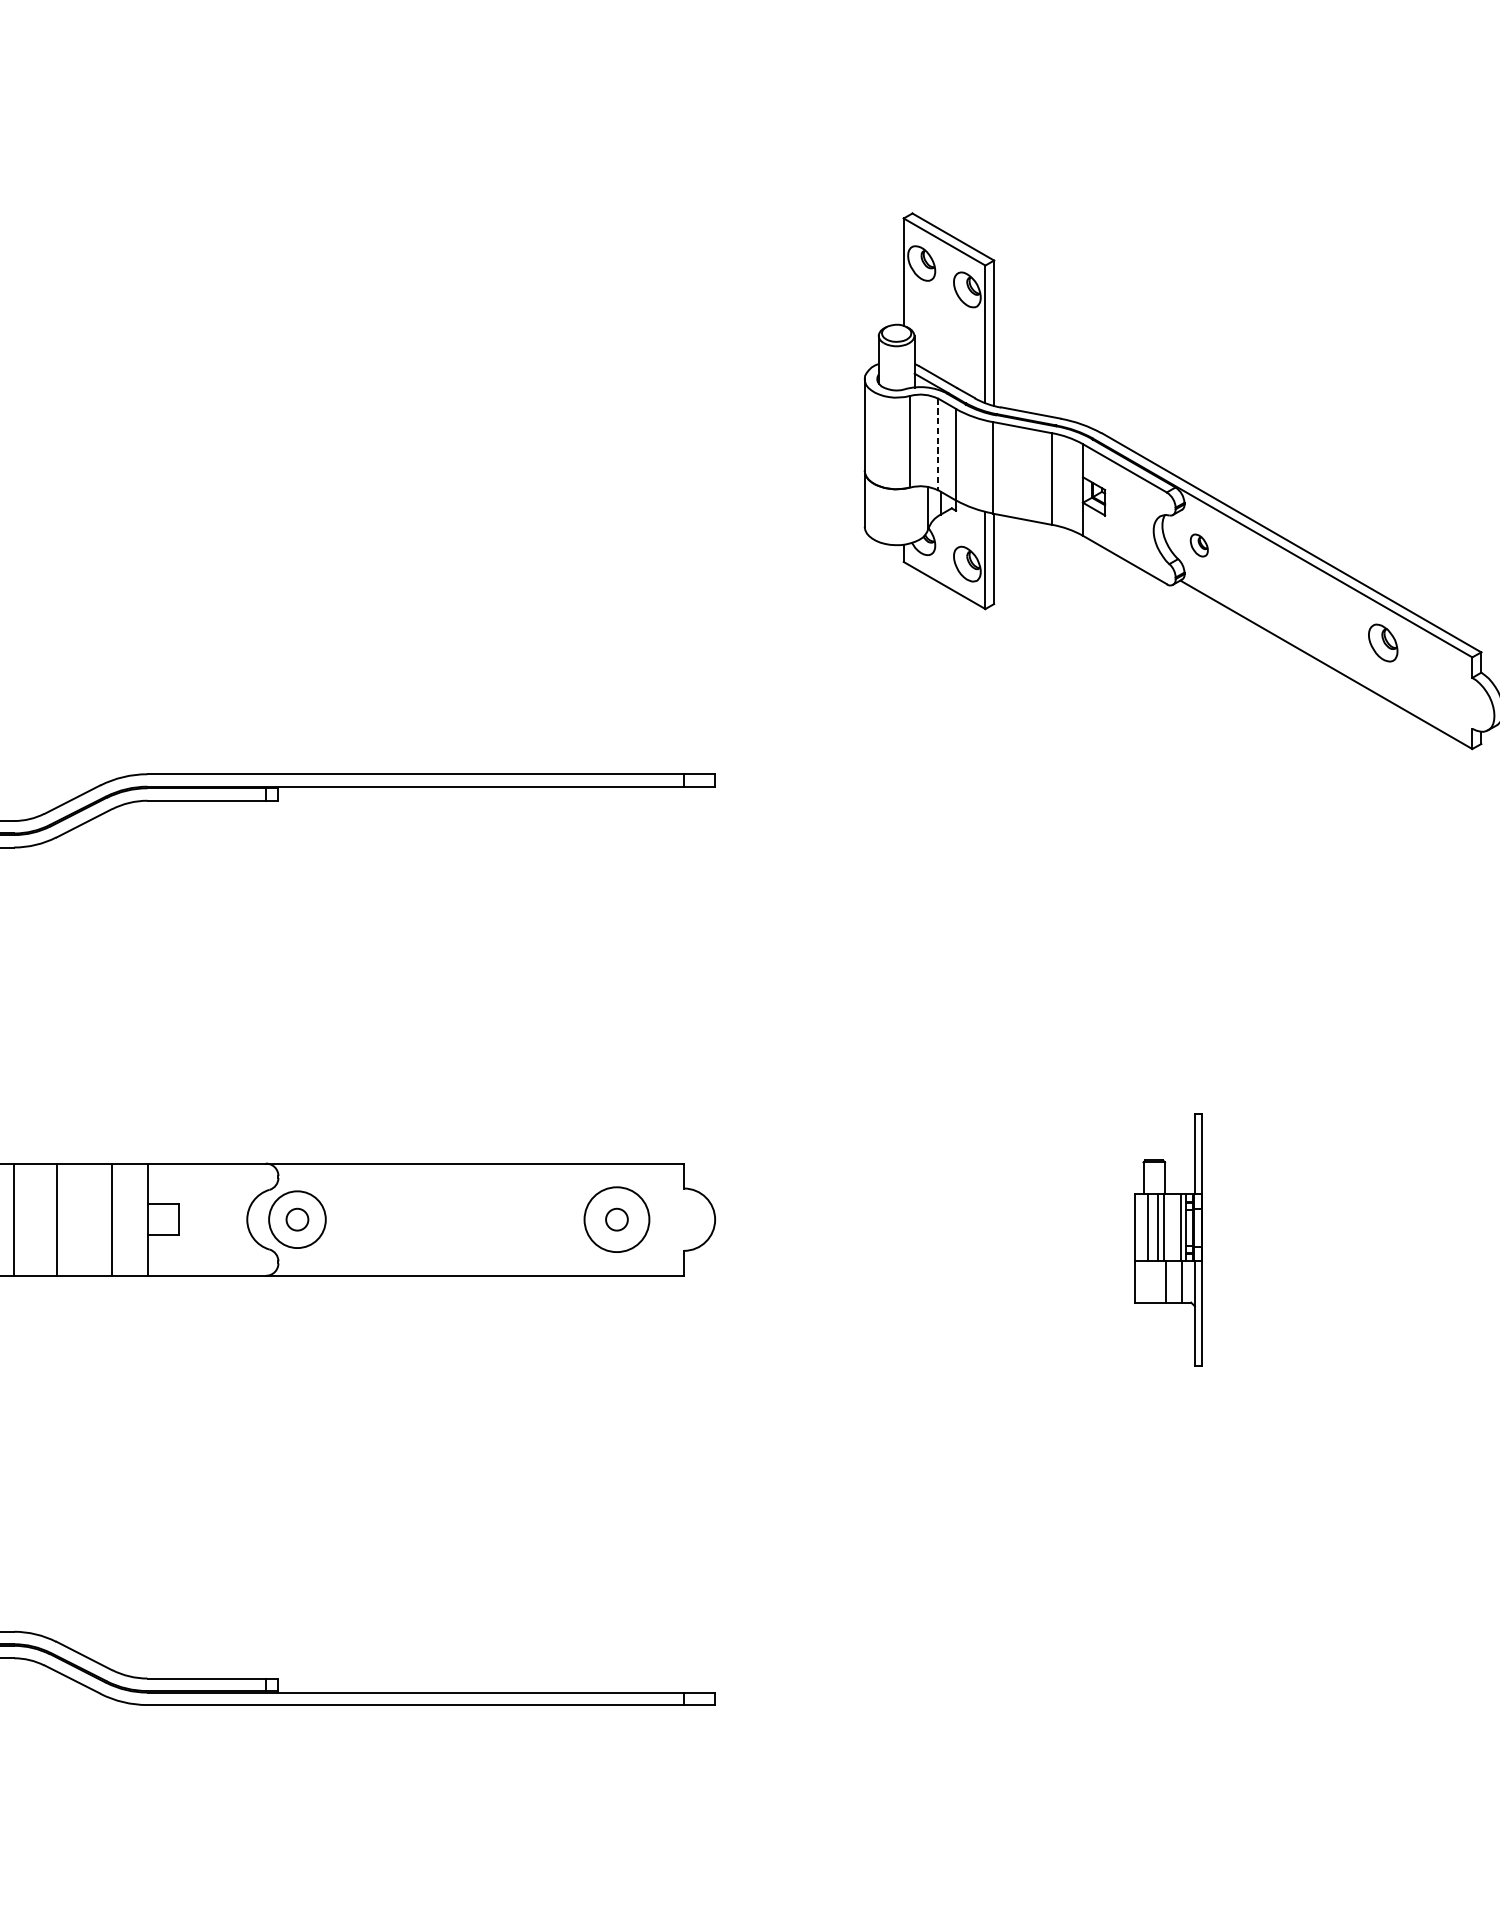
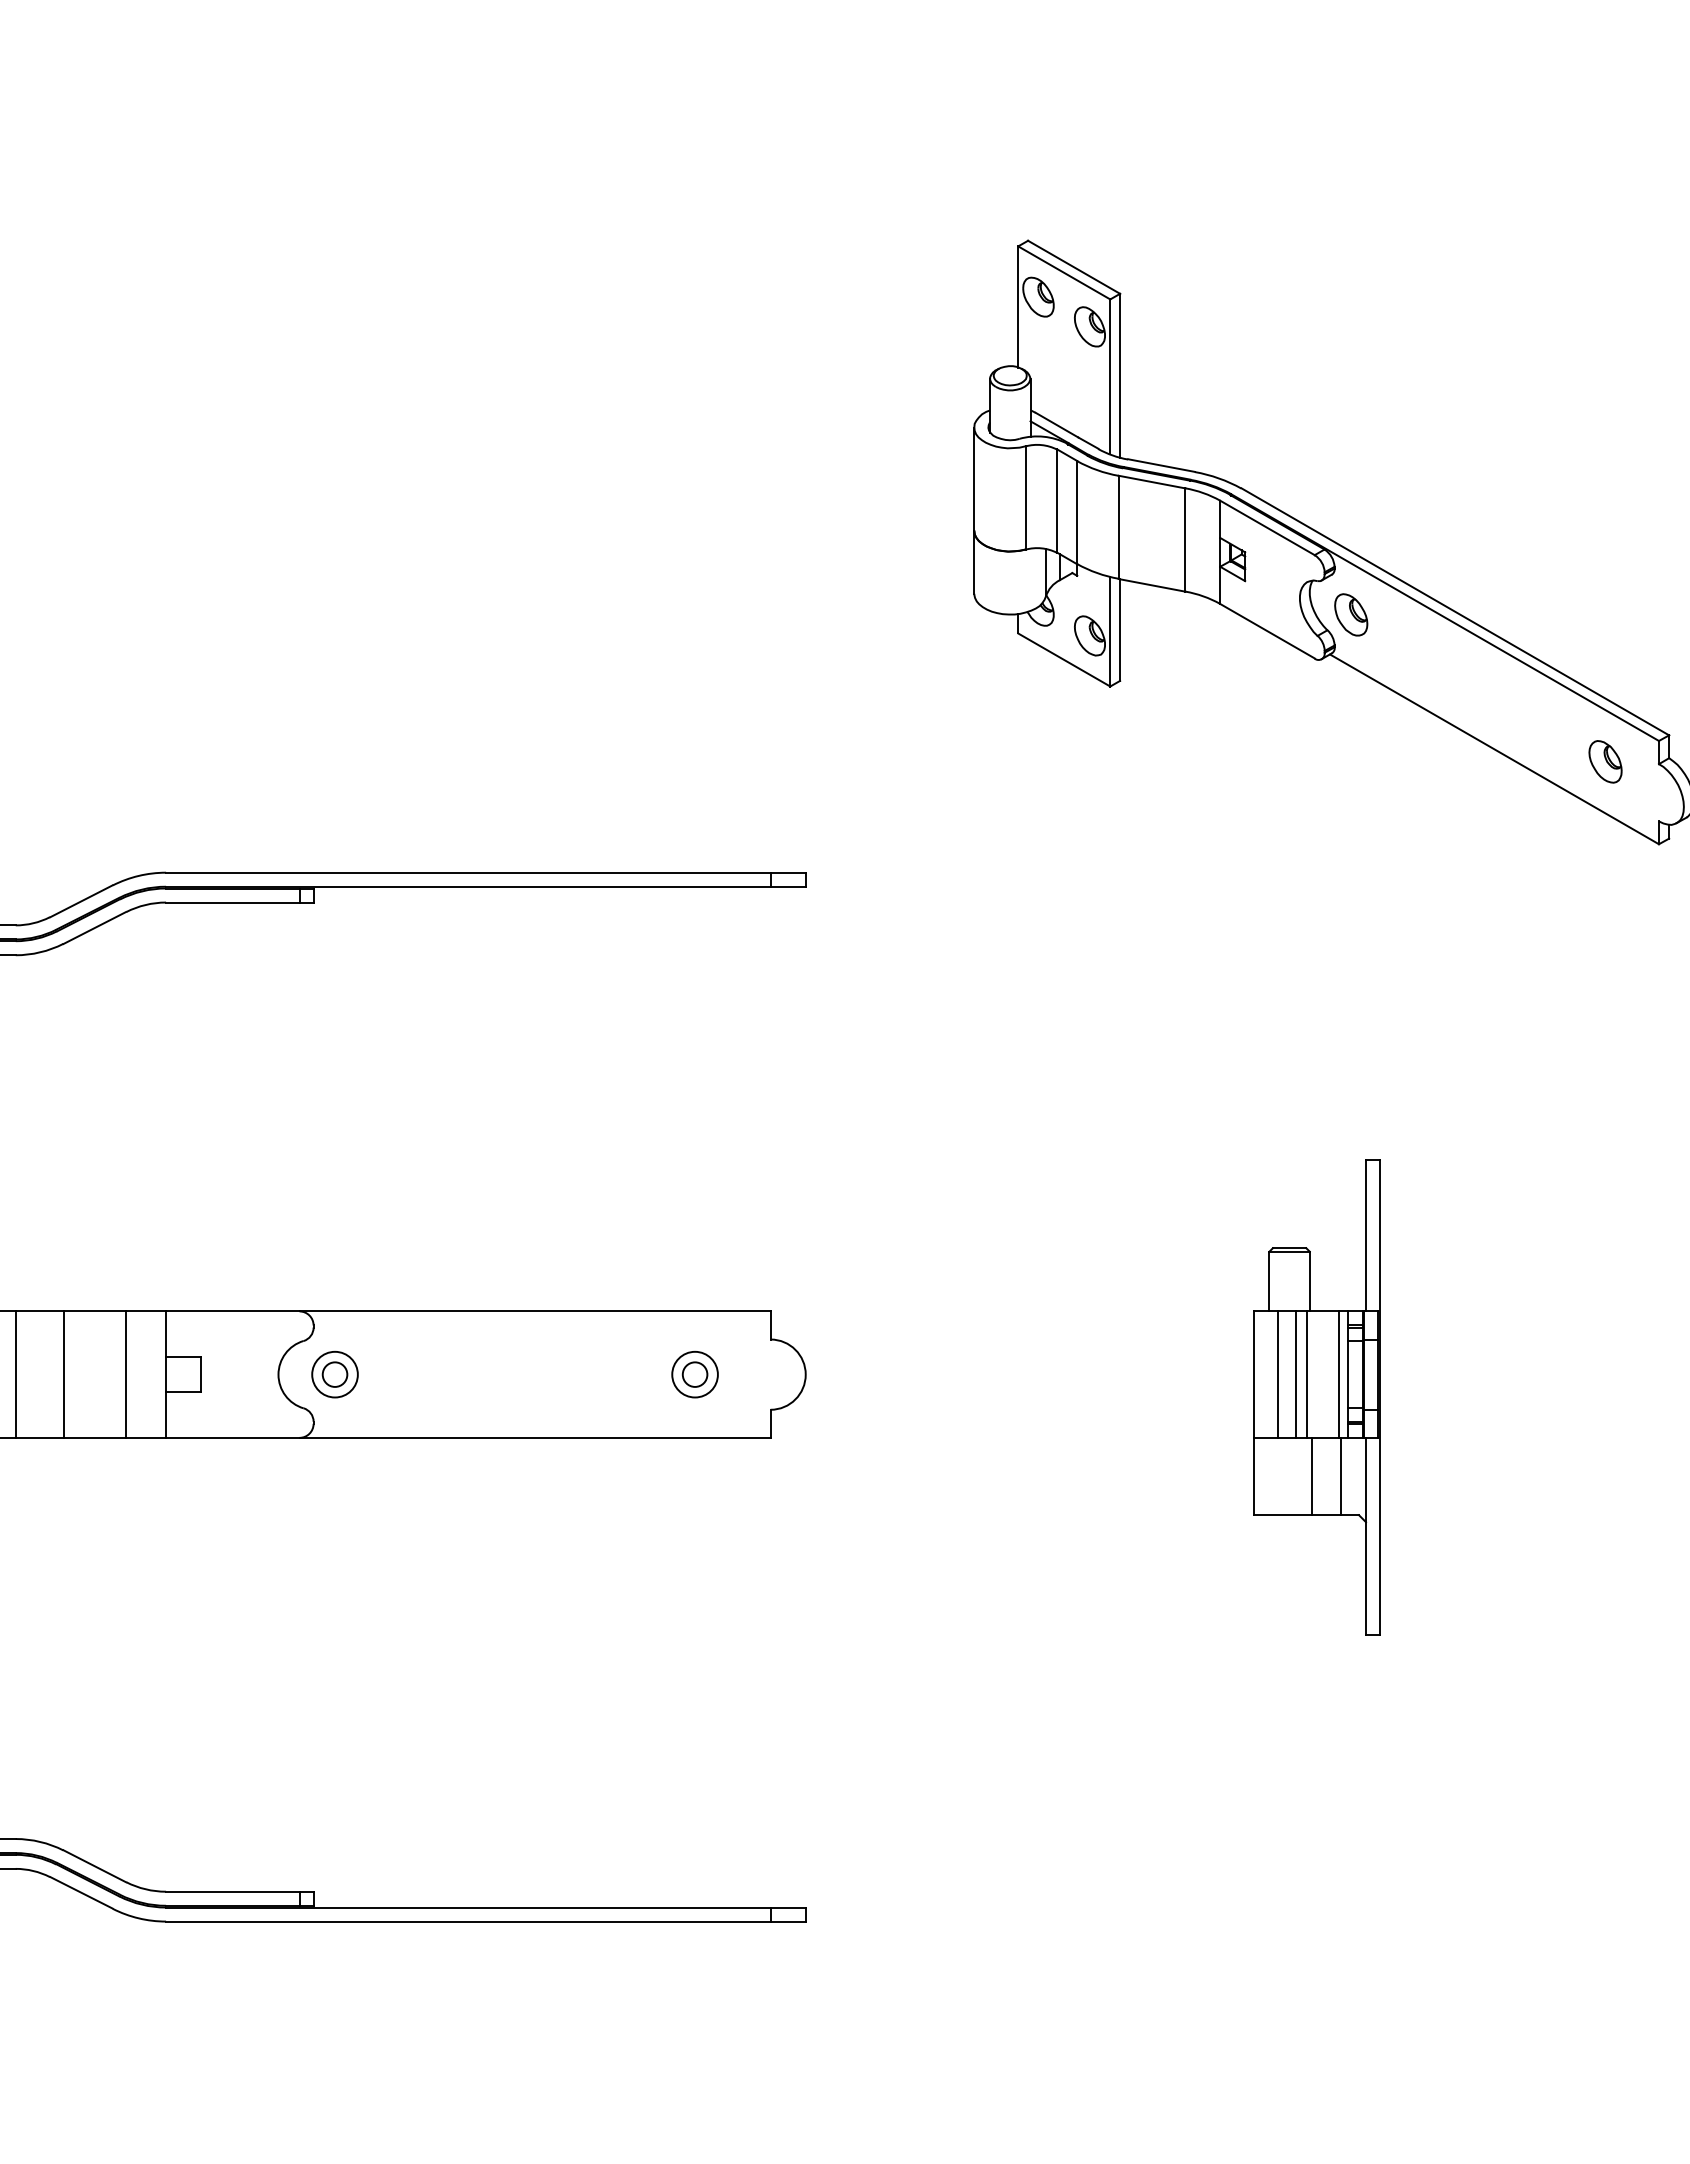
line: (938, 444) -> (1057, 501), dashed -> solid
part: (1199, 545) -> (1351, 614), size x1.67
part: (1383, 642) -> (1605, 761), moved
circle: (296, 1219) -> (334, 1374), size x0.71
circle: (616, 1219) -> (694, 1374), size x0.62
part: (1168, 1239) -> (1316, 1397), size x1.67

